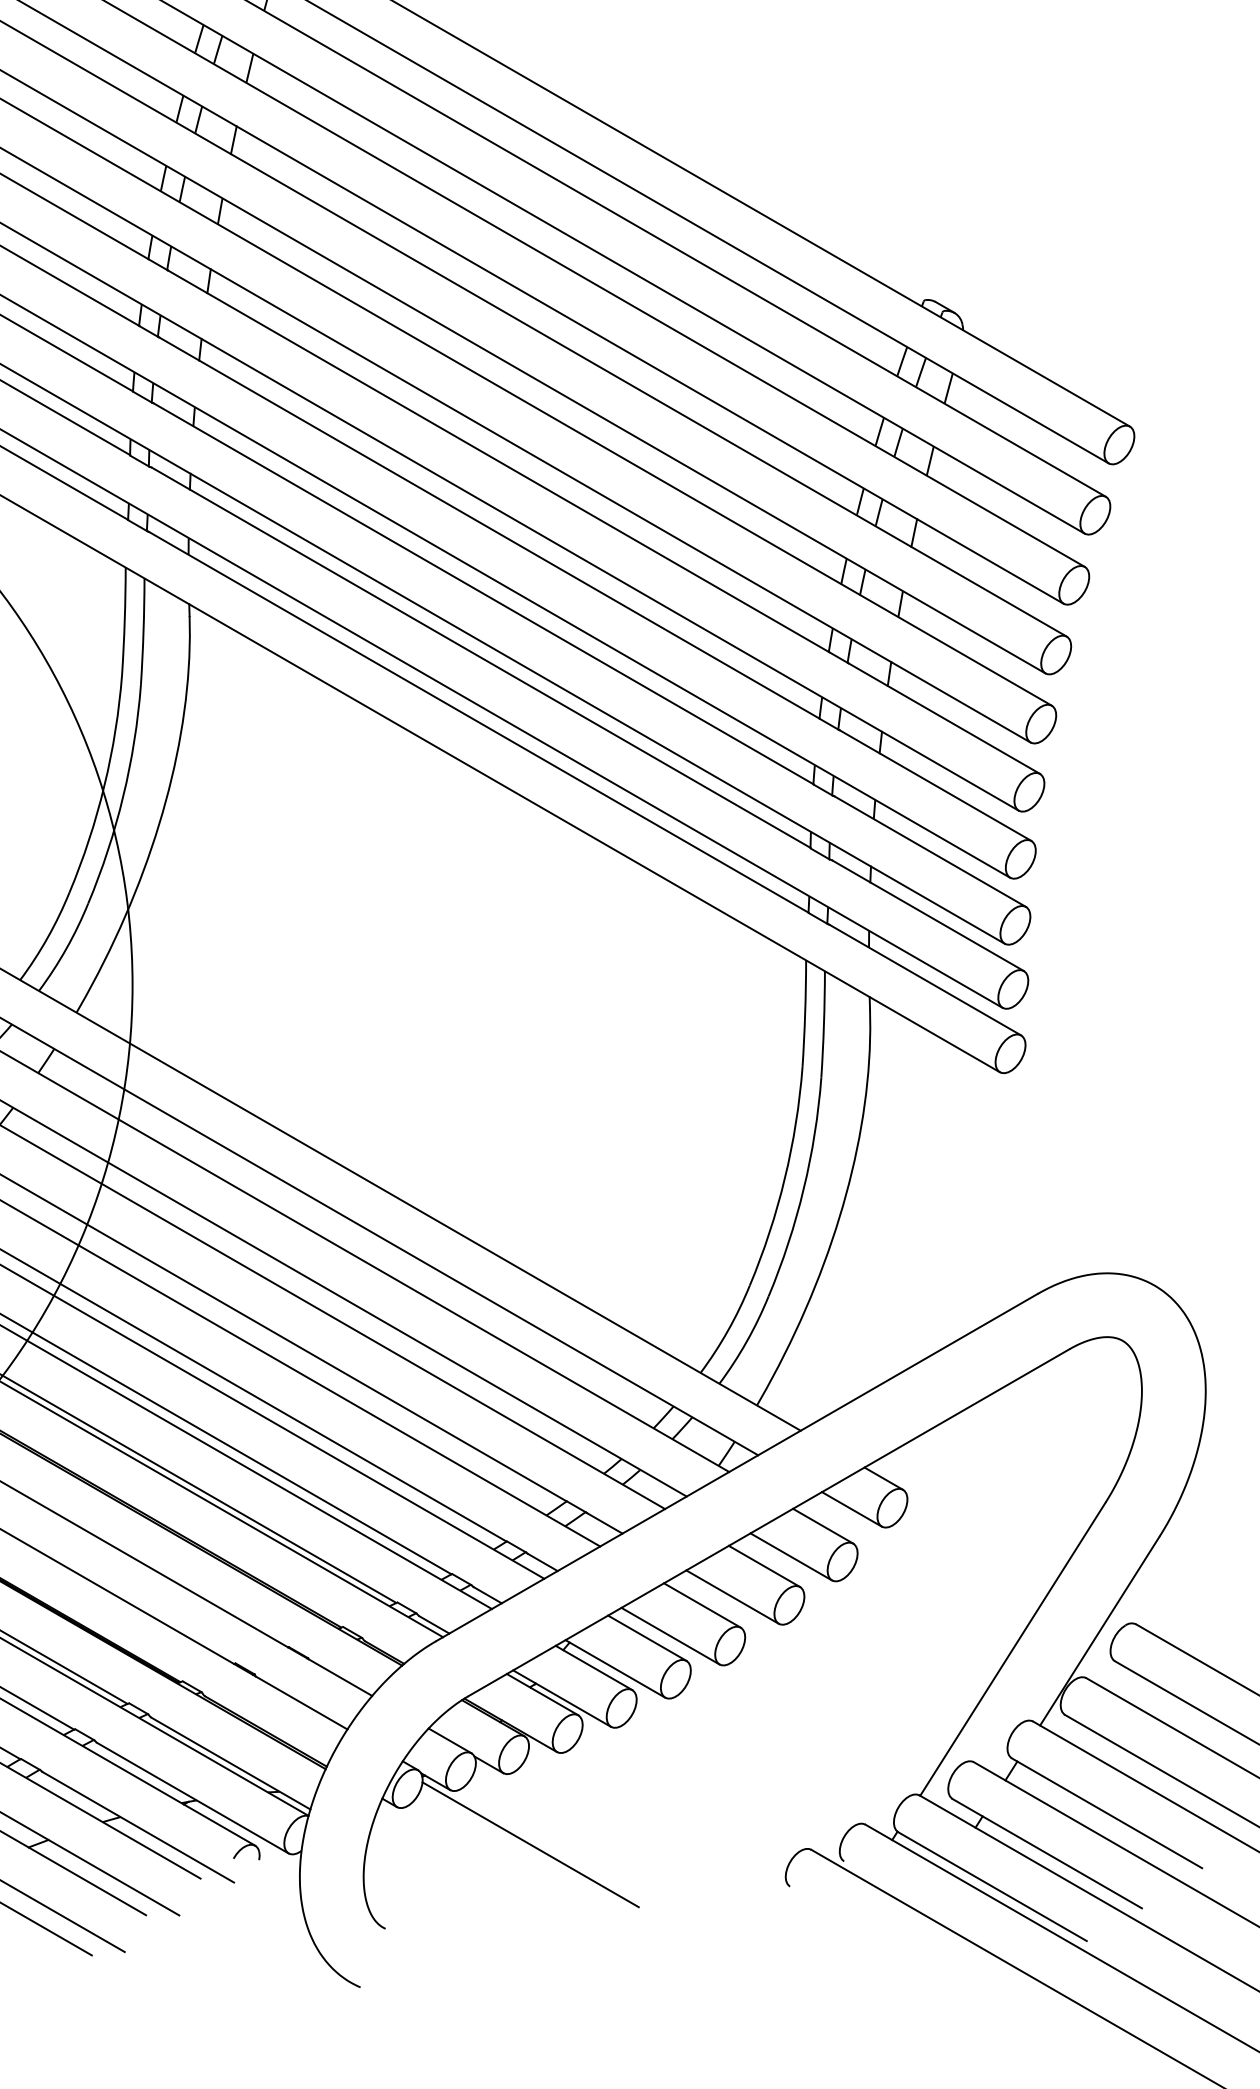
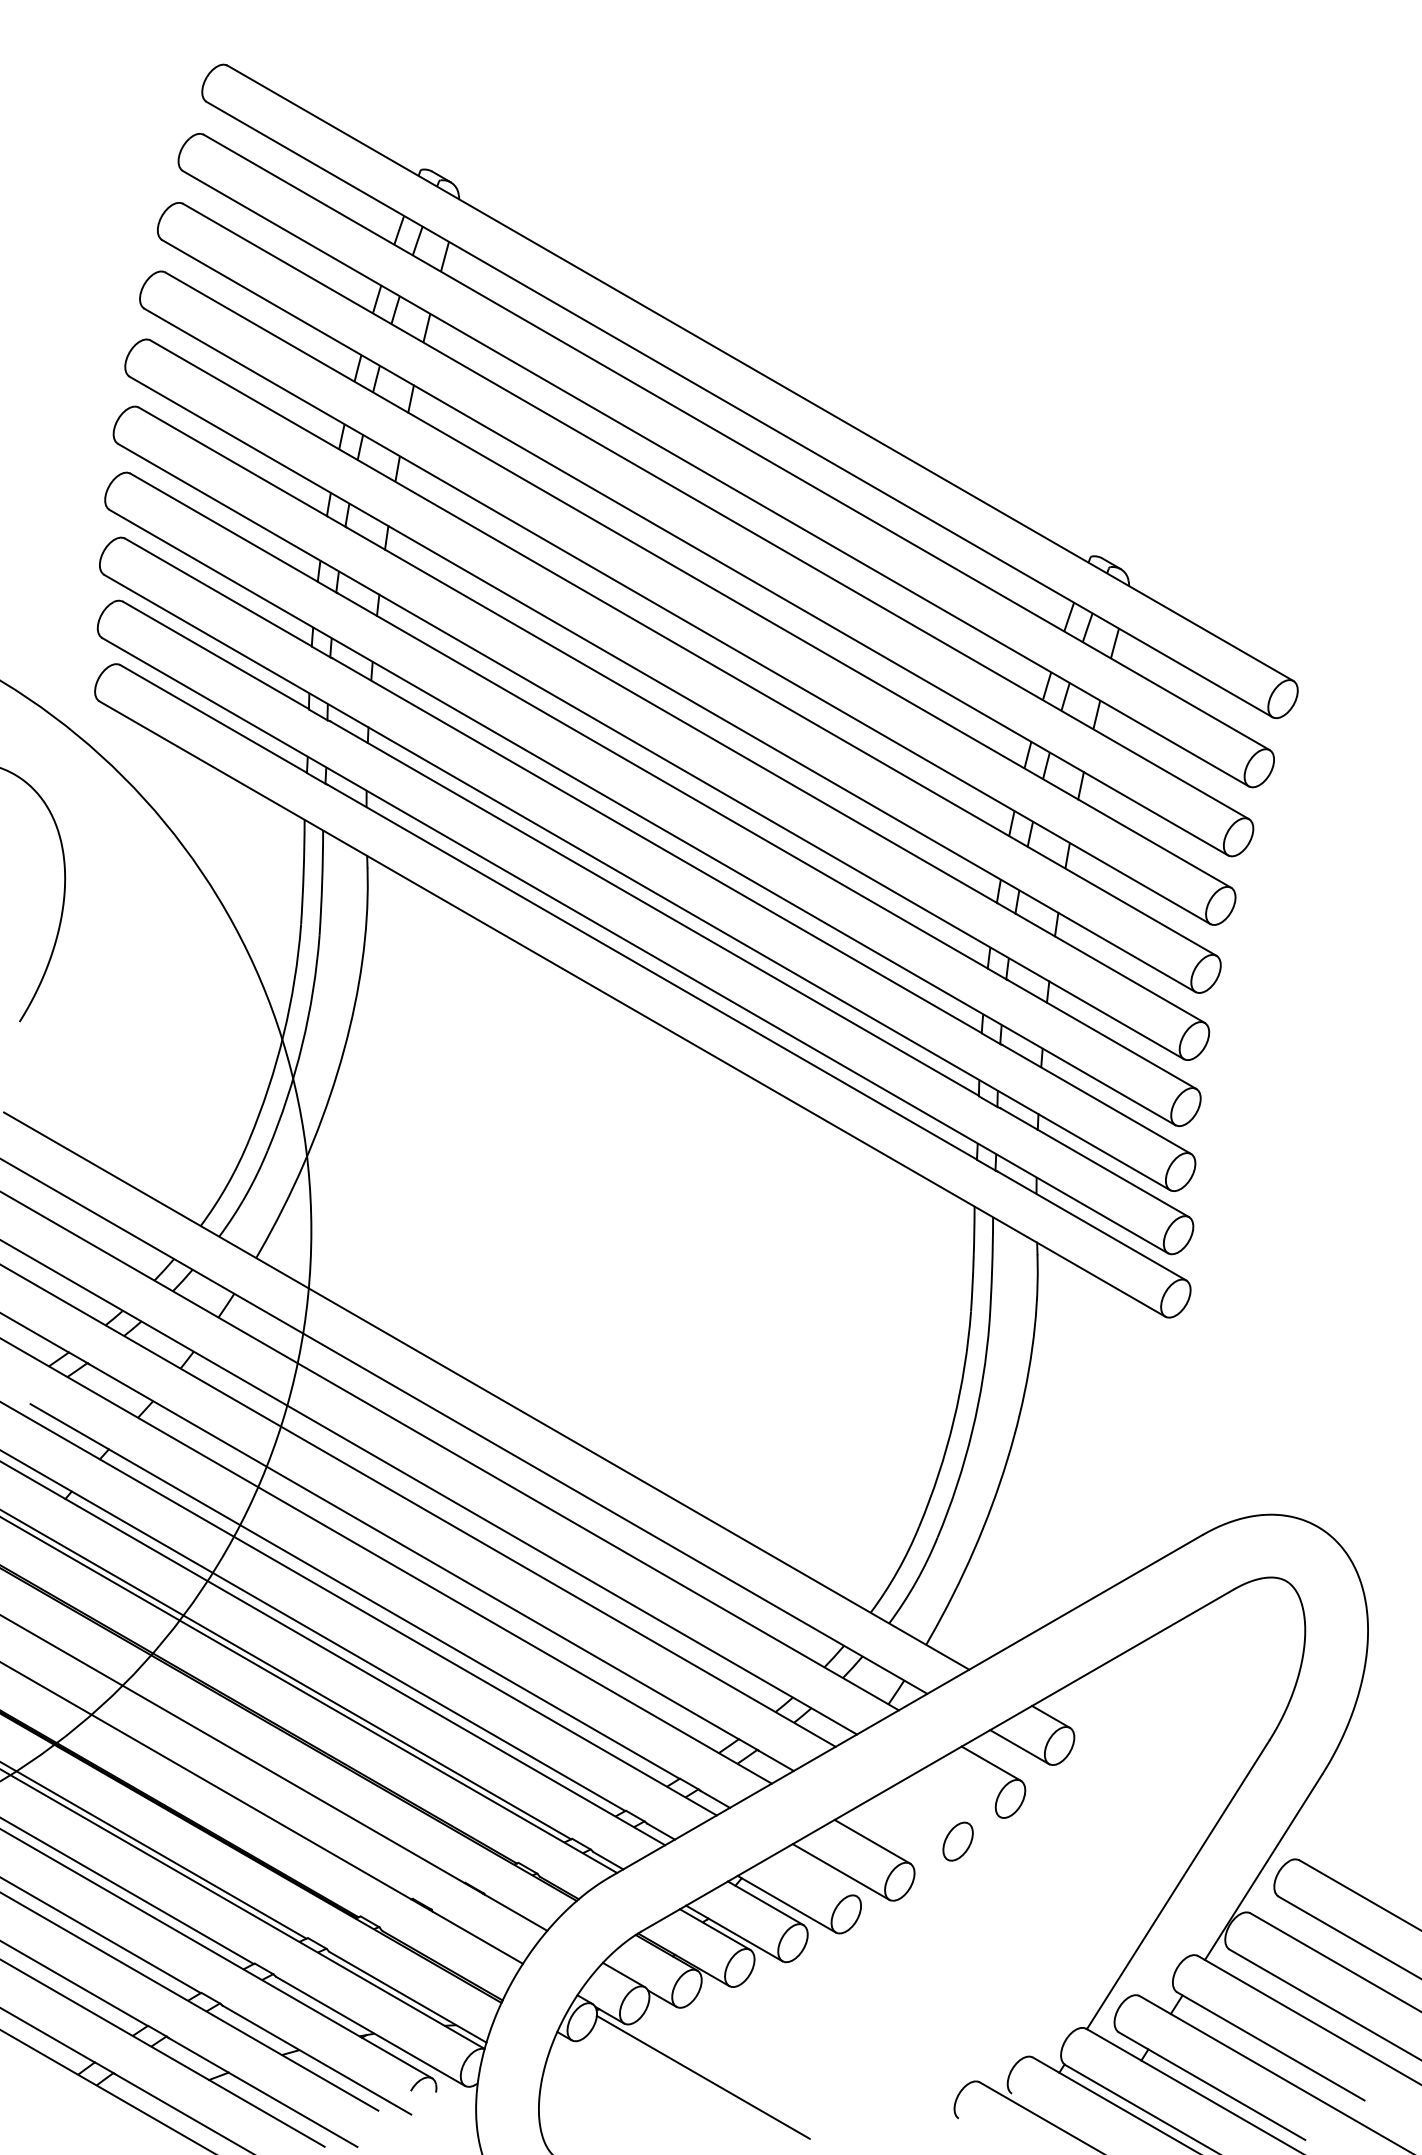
line: (790, 1556) -> (959, 1793), removed
line: (764, 1566) -> (933, 1803), removed
line: (731, 1597) -> (901, 1833), removed
line: (646, 1637) -> (817, 1873), removed

